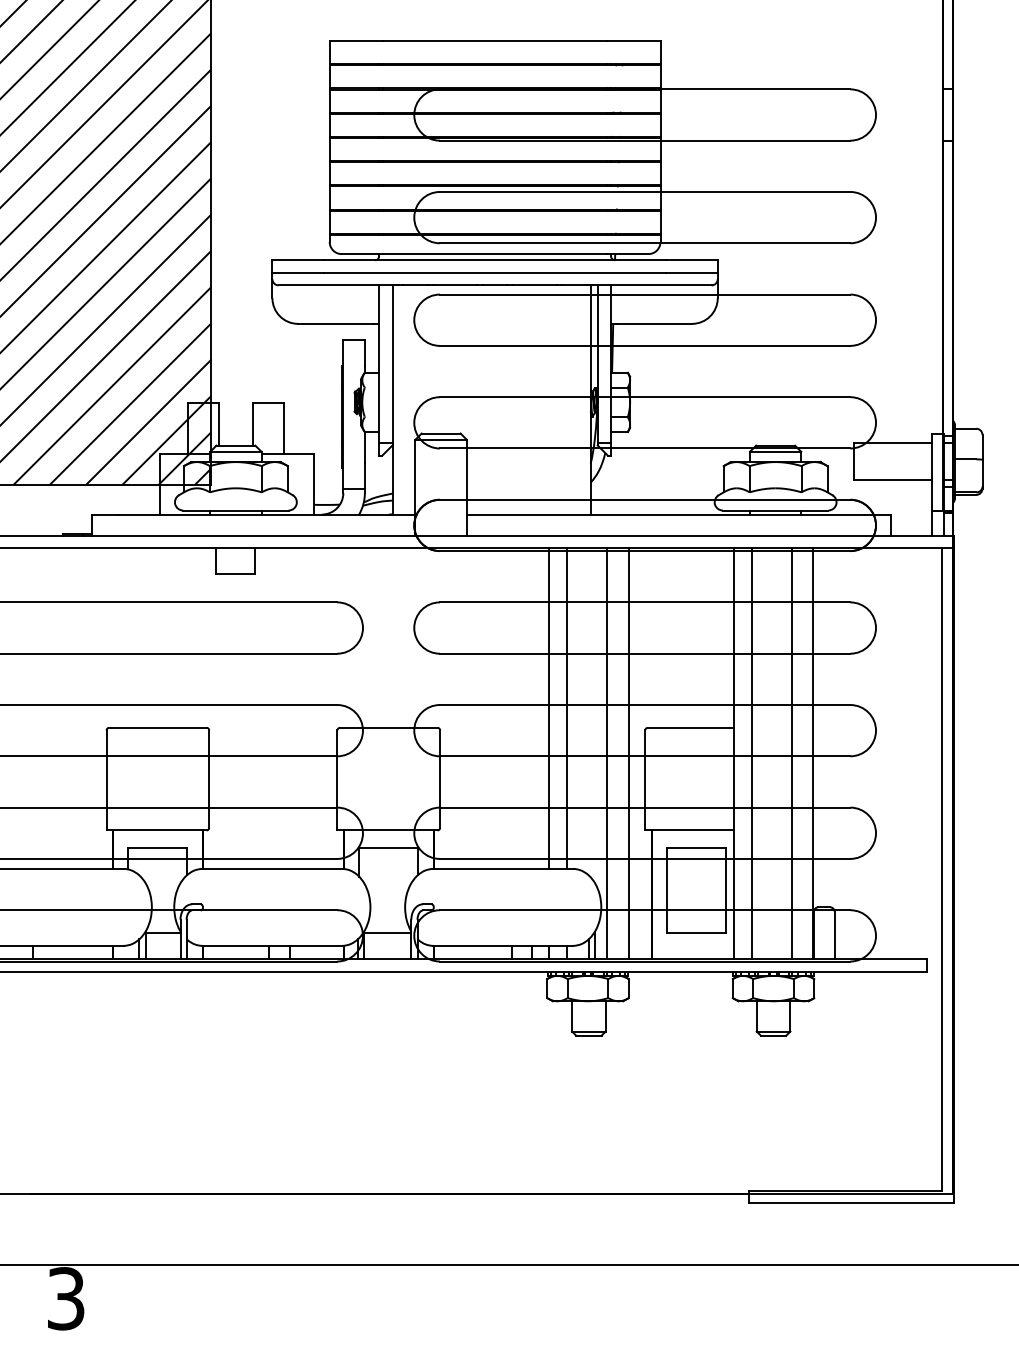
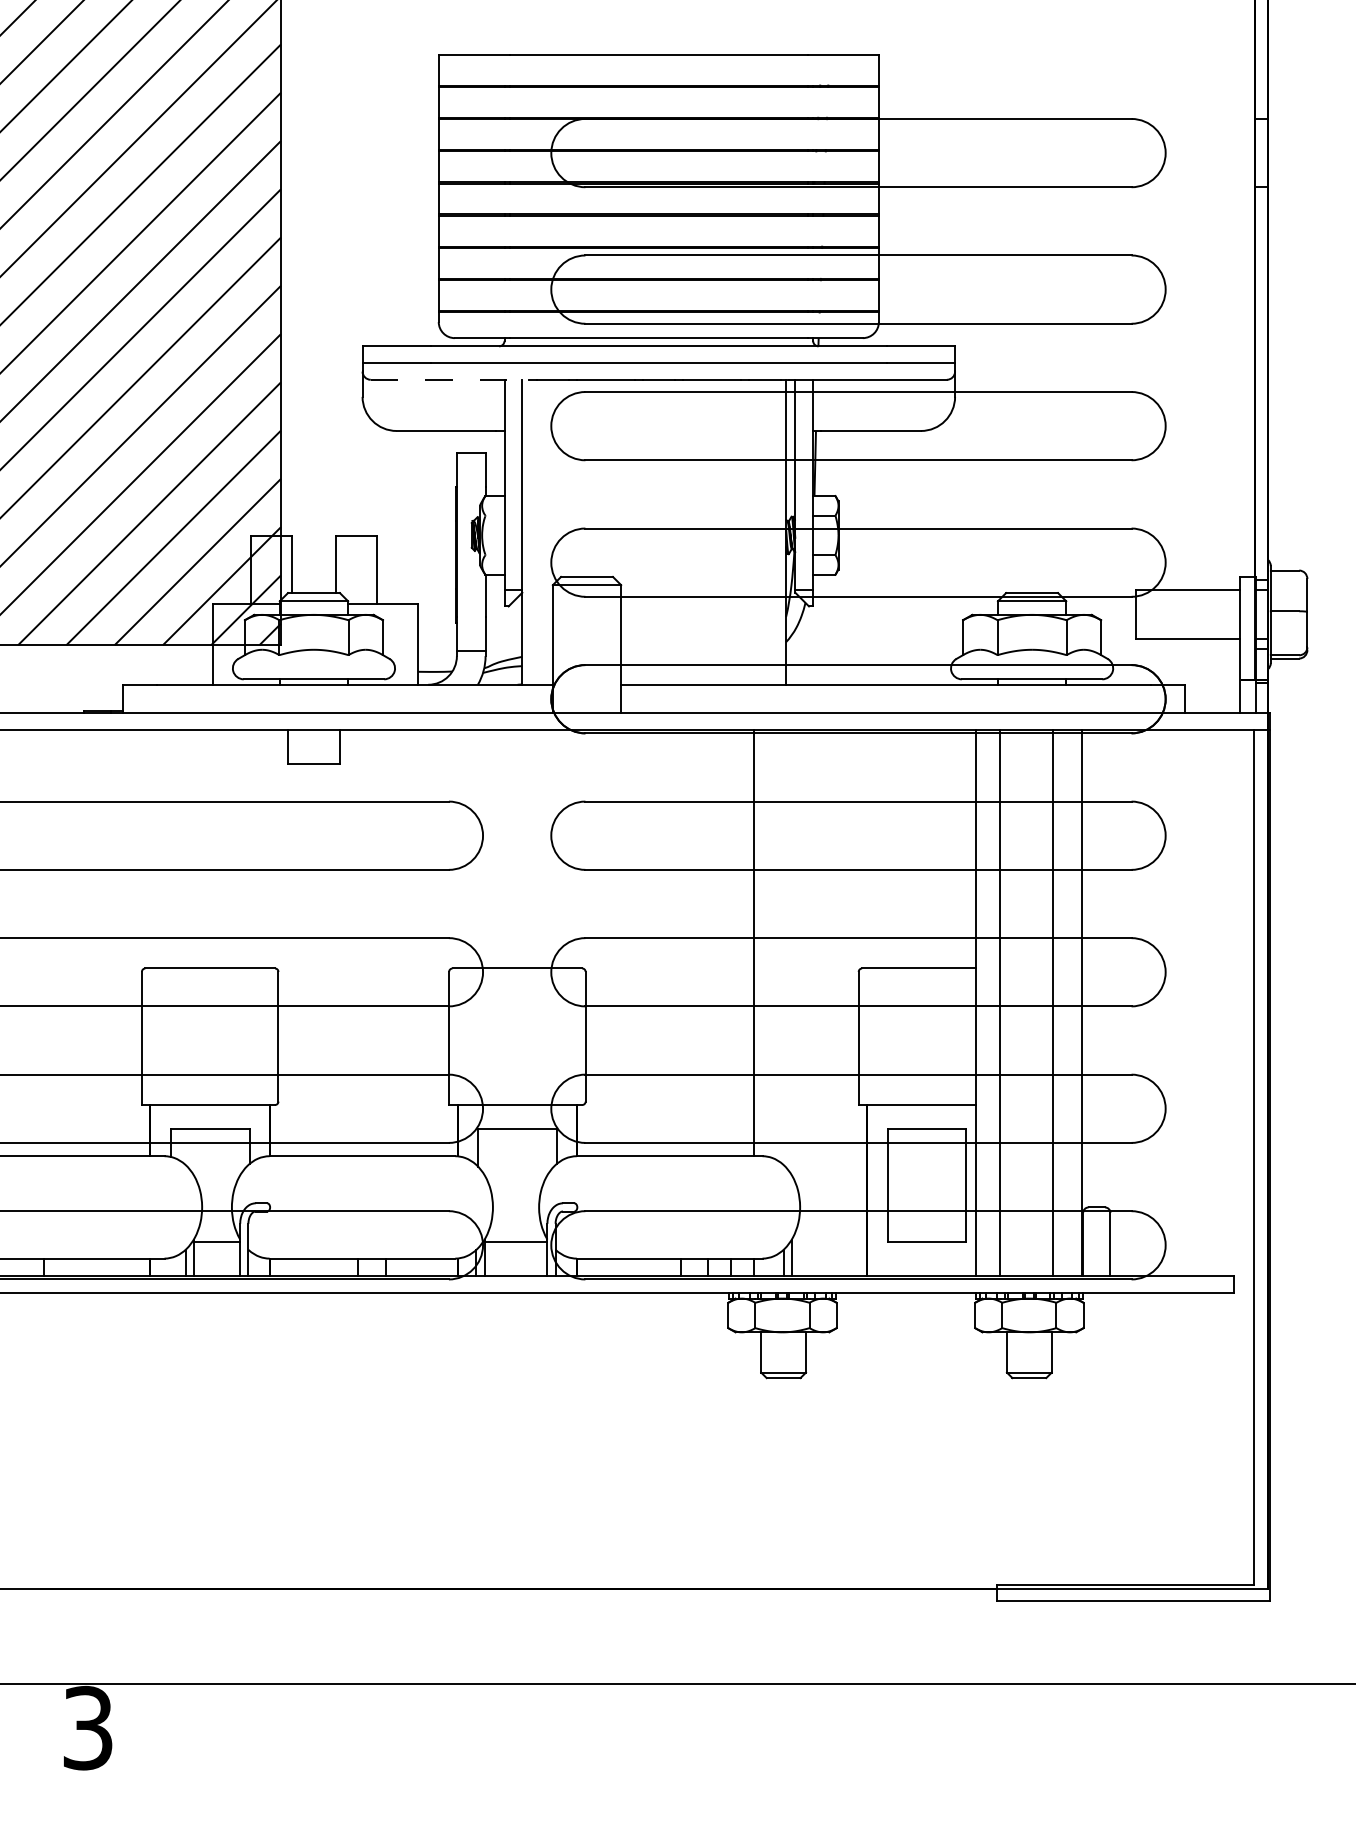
line: (338, 285) -> (450, 379), solid -> dashed
line: (549, 708) -> (731, 942), removed
line: (606, 753) -> (807, 1002), removed
line: (628, 753) -> (836, 1002), removed

